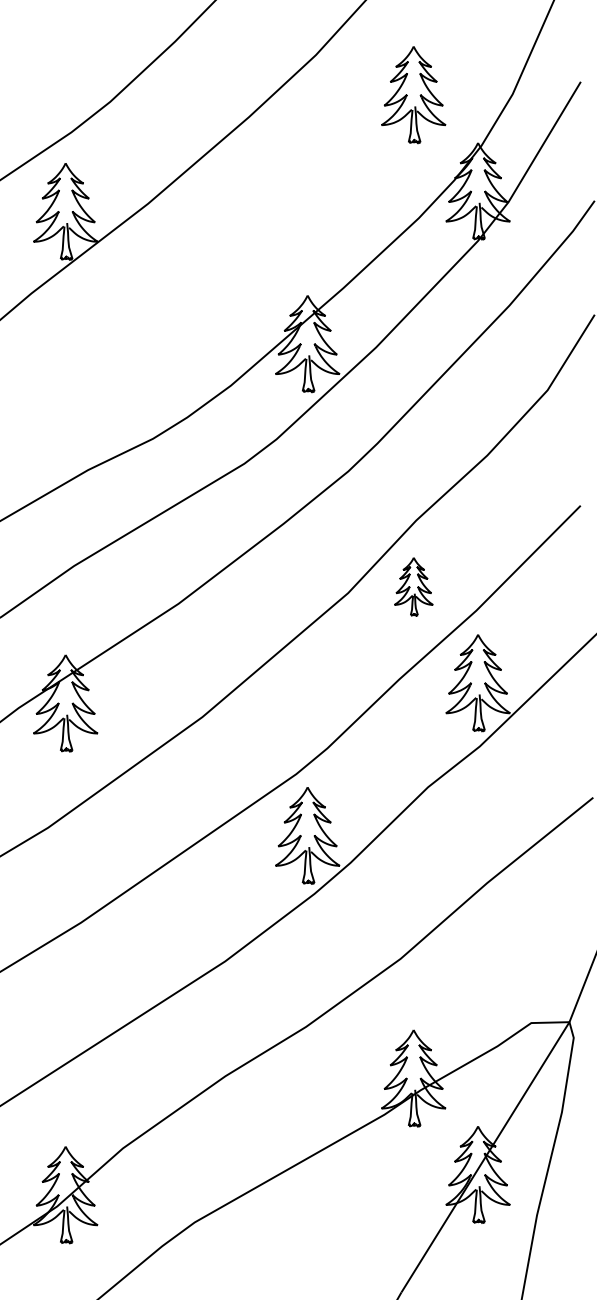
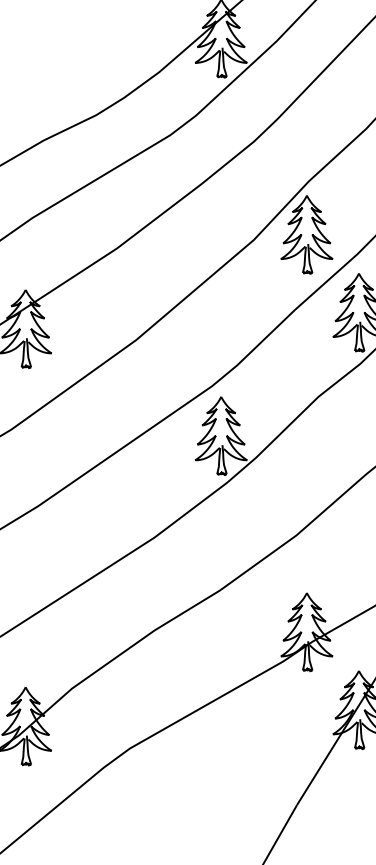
part: (413, 586) -> (306, 234), size x1.67

